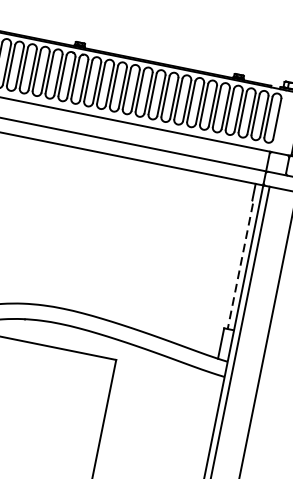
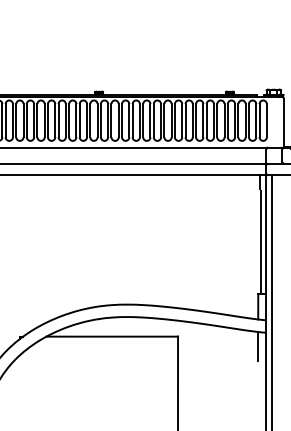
line: (240, 265) -> (261, 242), dashed -> solid
line: (211, 390) -> (258, 345), added

